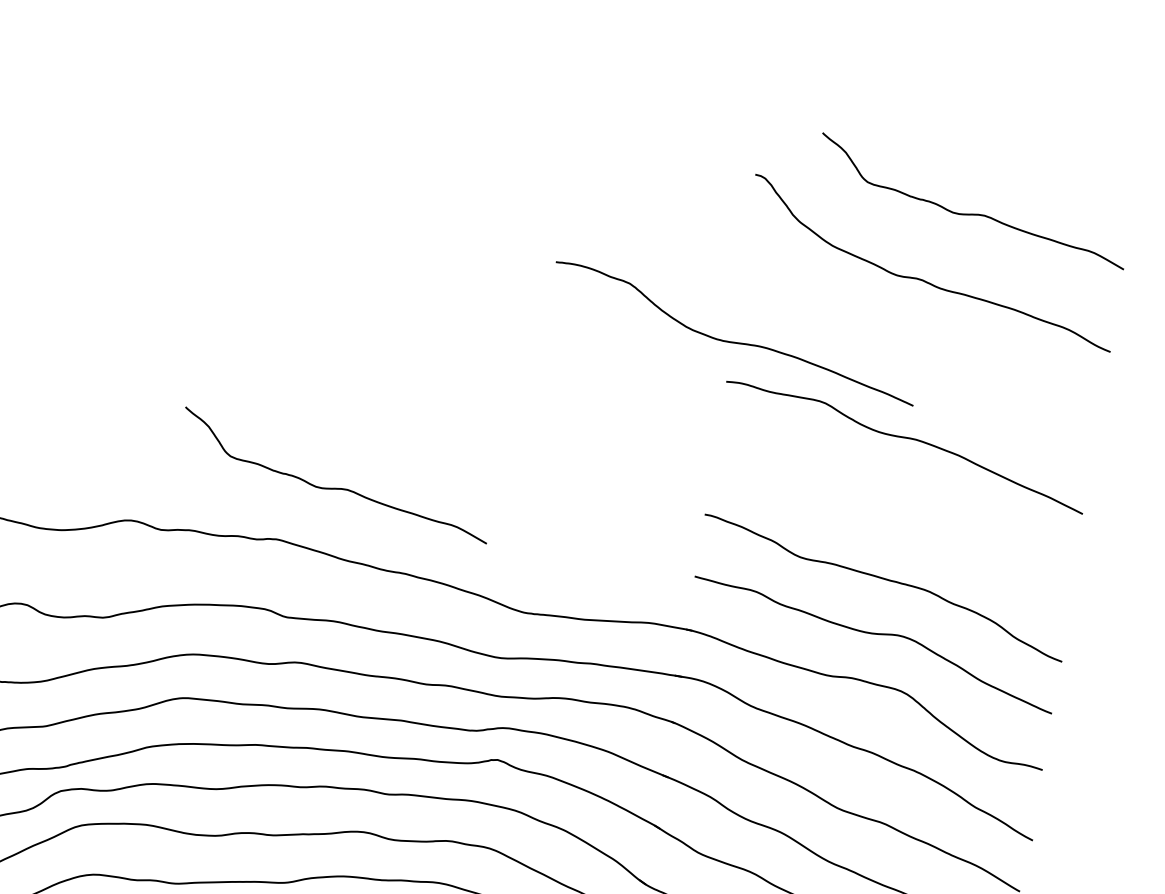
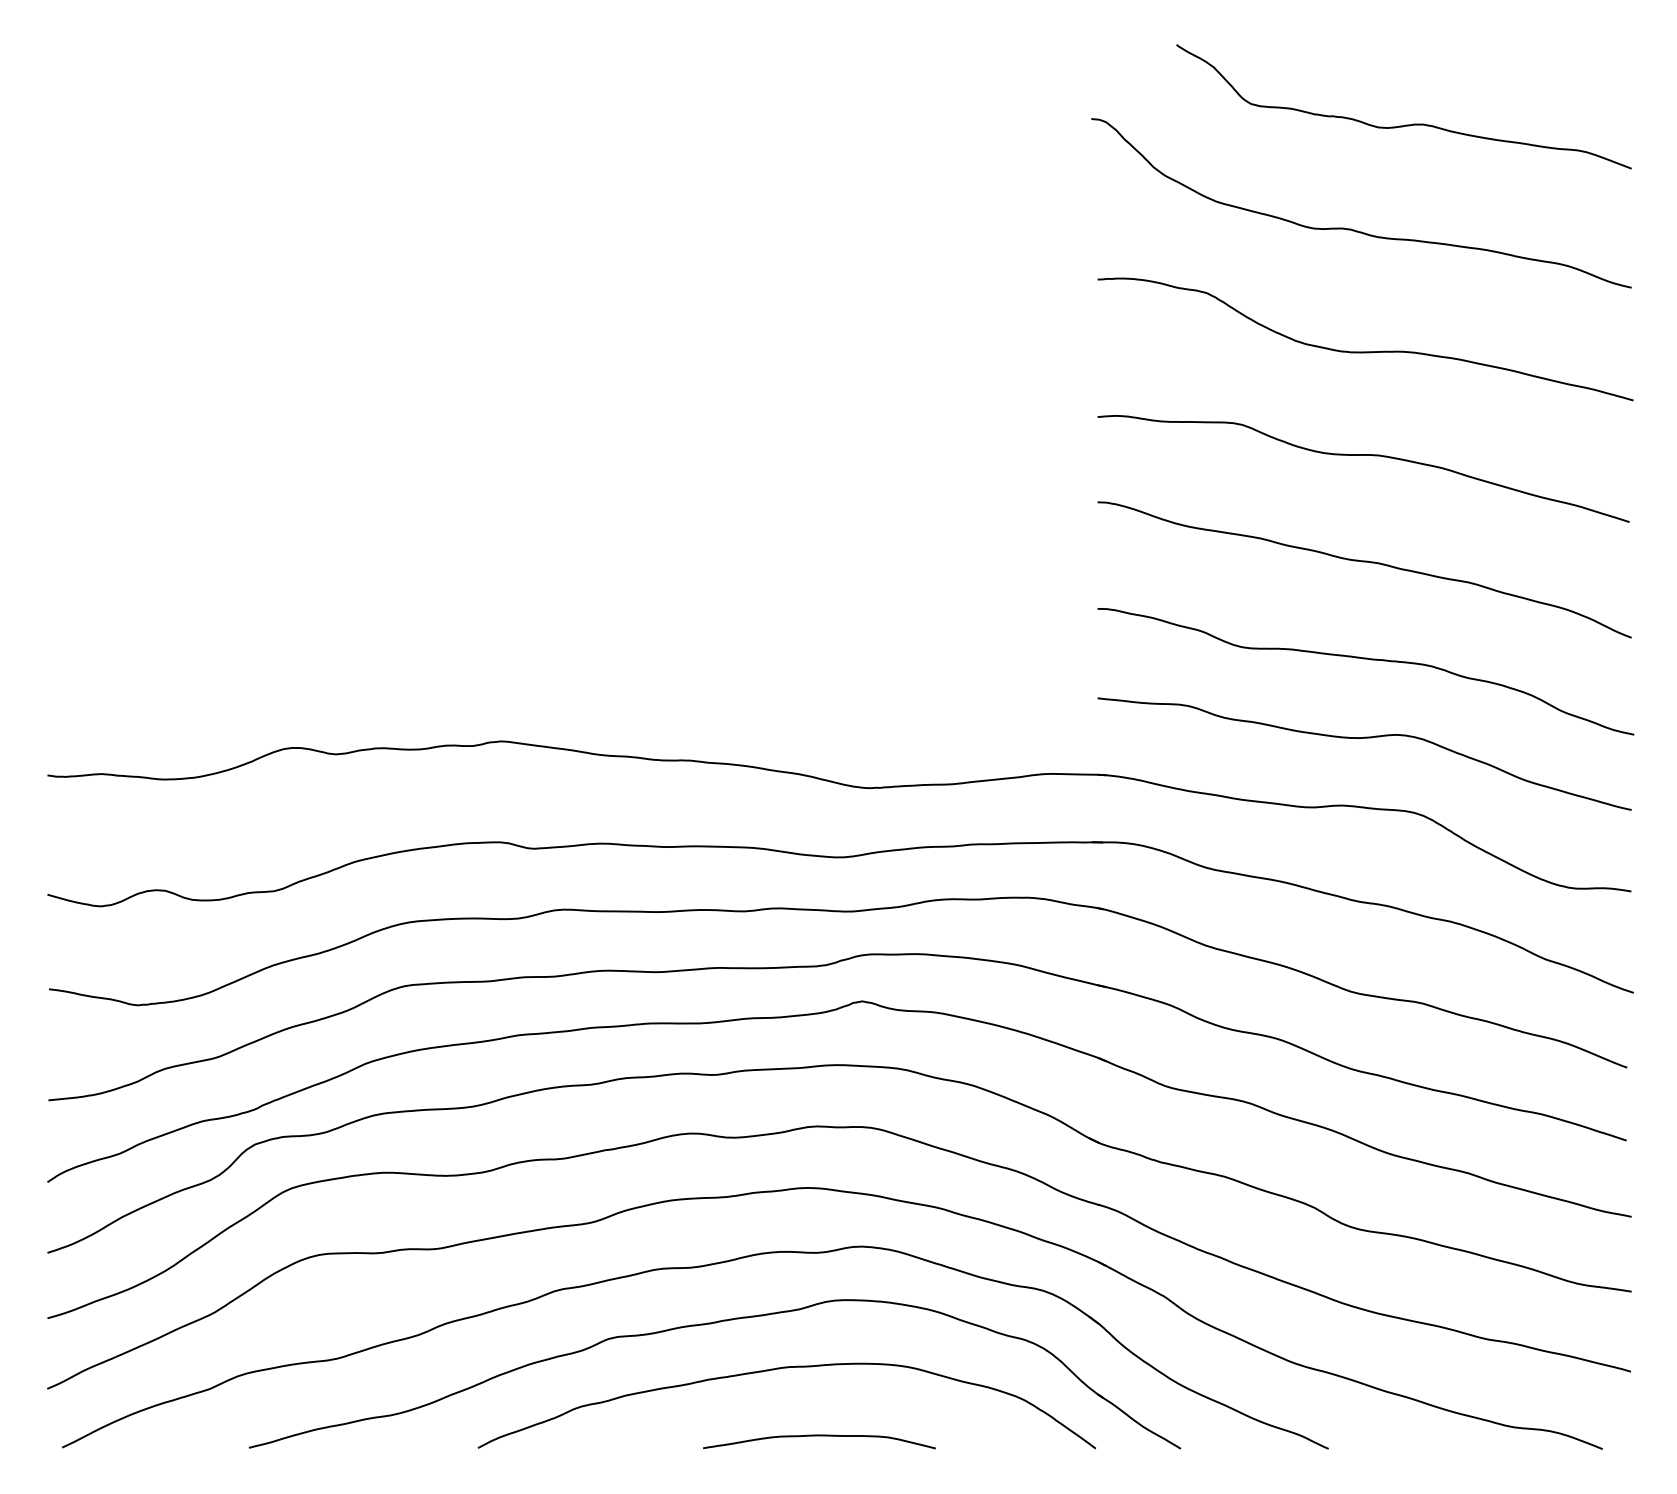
curve: (733, 341) -> (1365, 351), moved
curve: (335, 487) -> (571, 655), removed
curve: (894, 512) -> (1364, 562), added

